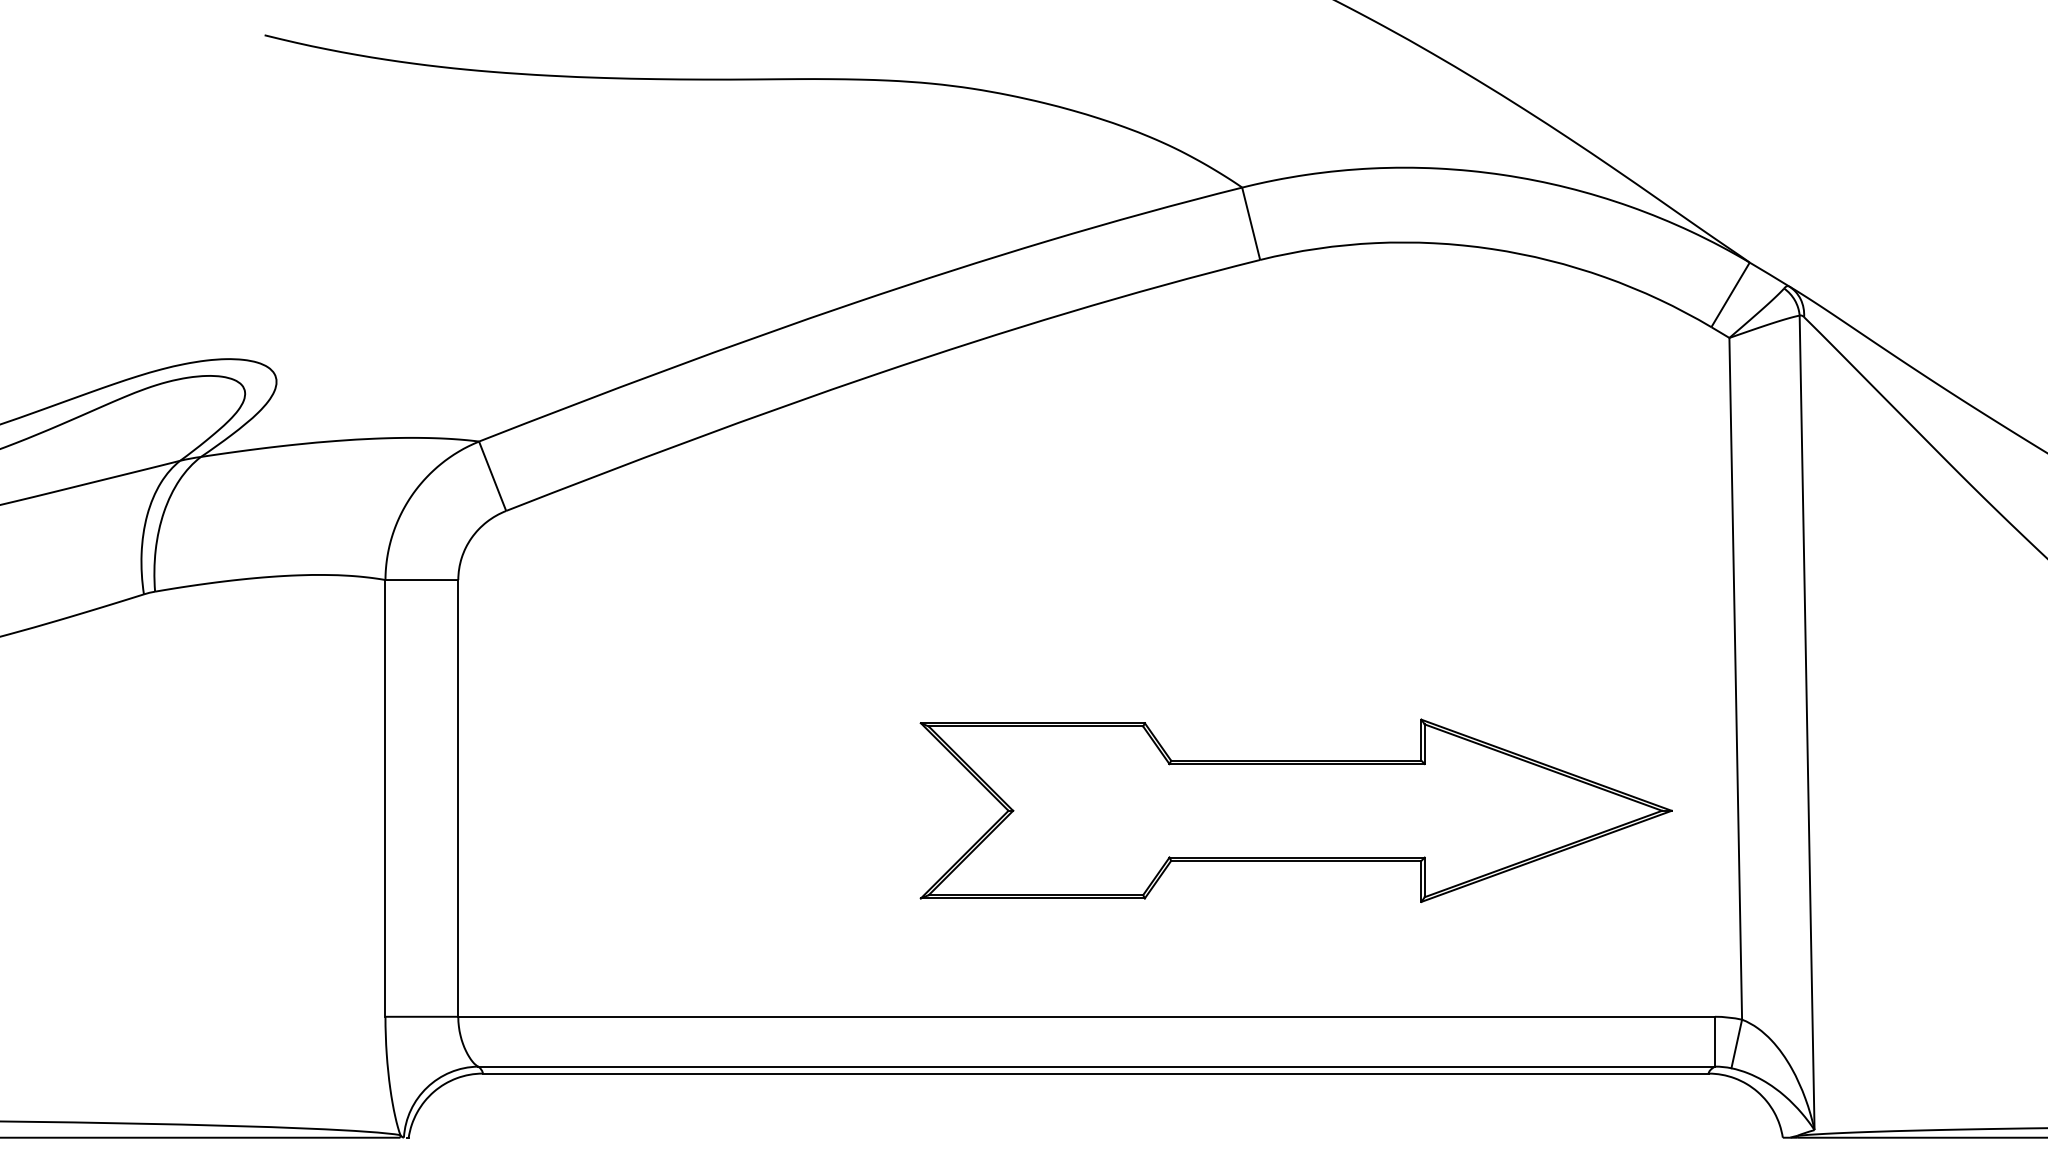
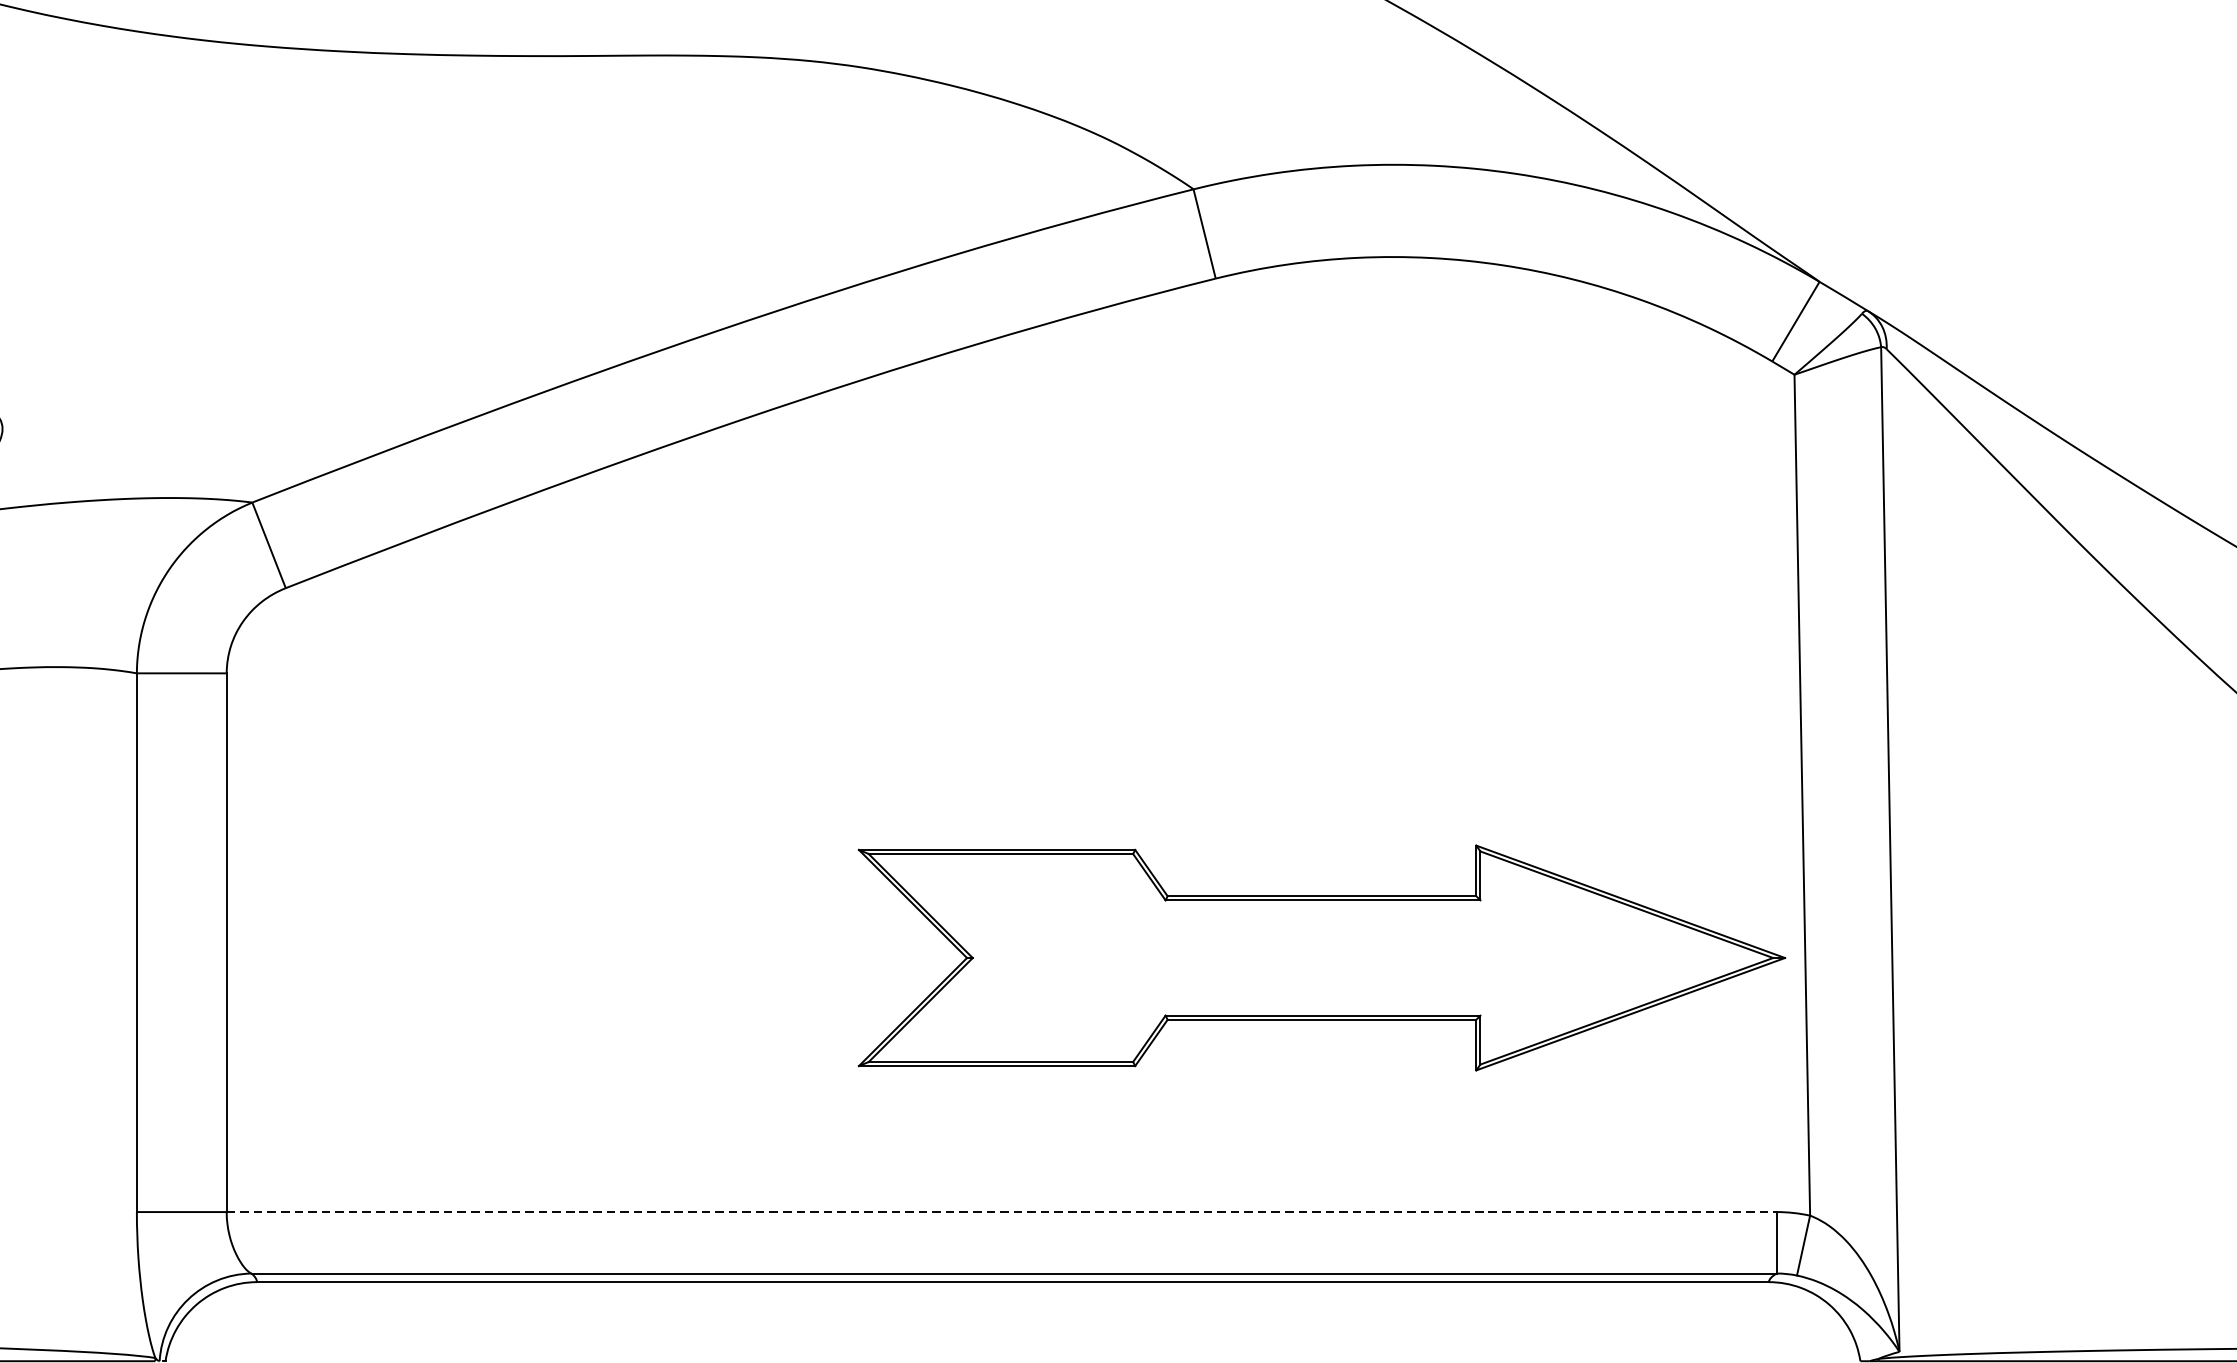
part: (1295, 810) -> (1320, 957), moved
line: (1087, 1016) -> (1002, 1211), solid -> dashed

